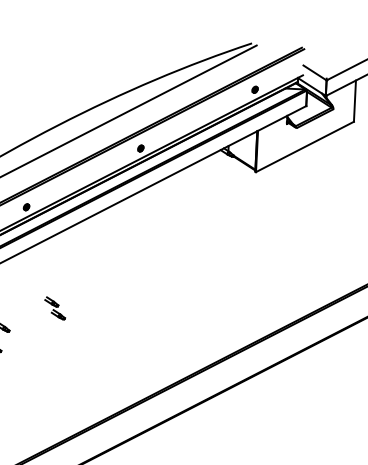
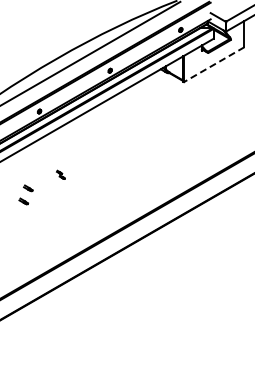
line: (305, 146) -> (214, 64), solid -> dashed
part: (54, 307) -> (60, 174), size x0.6

